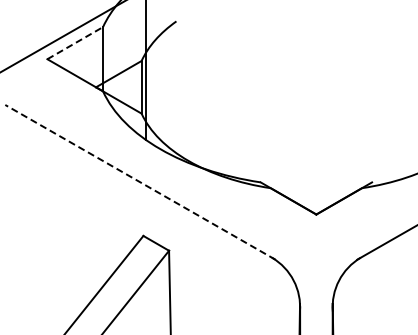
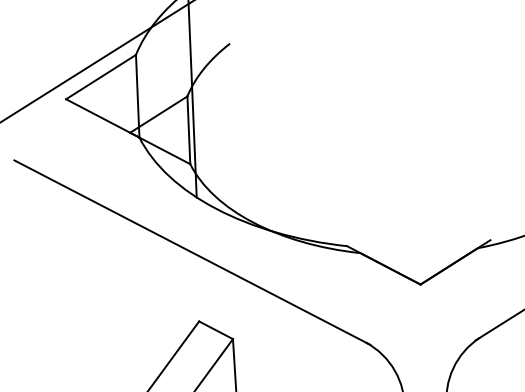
line: (75, 42) -> (101, 76), dashed -> solid
line: (140, 182) -> (192, 252), dashed -> solid

